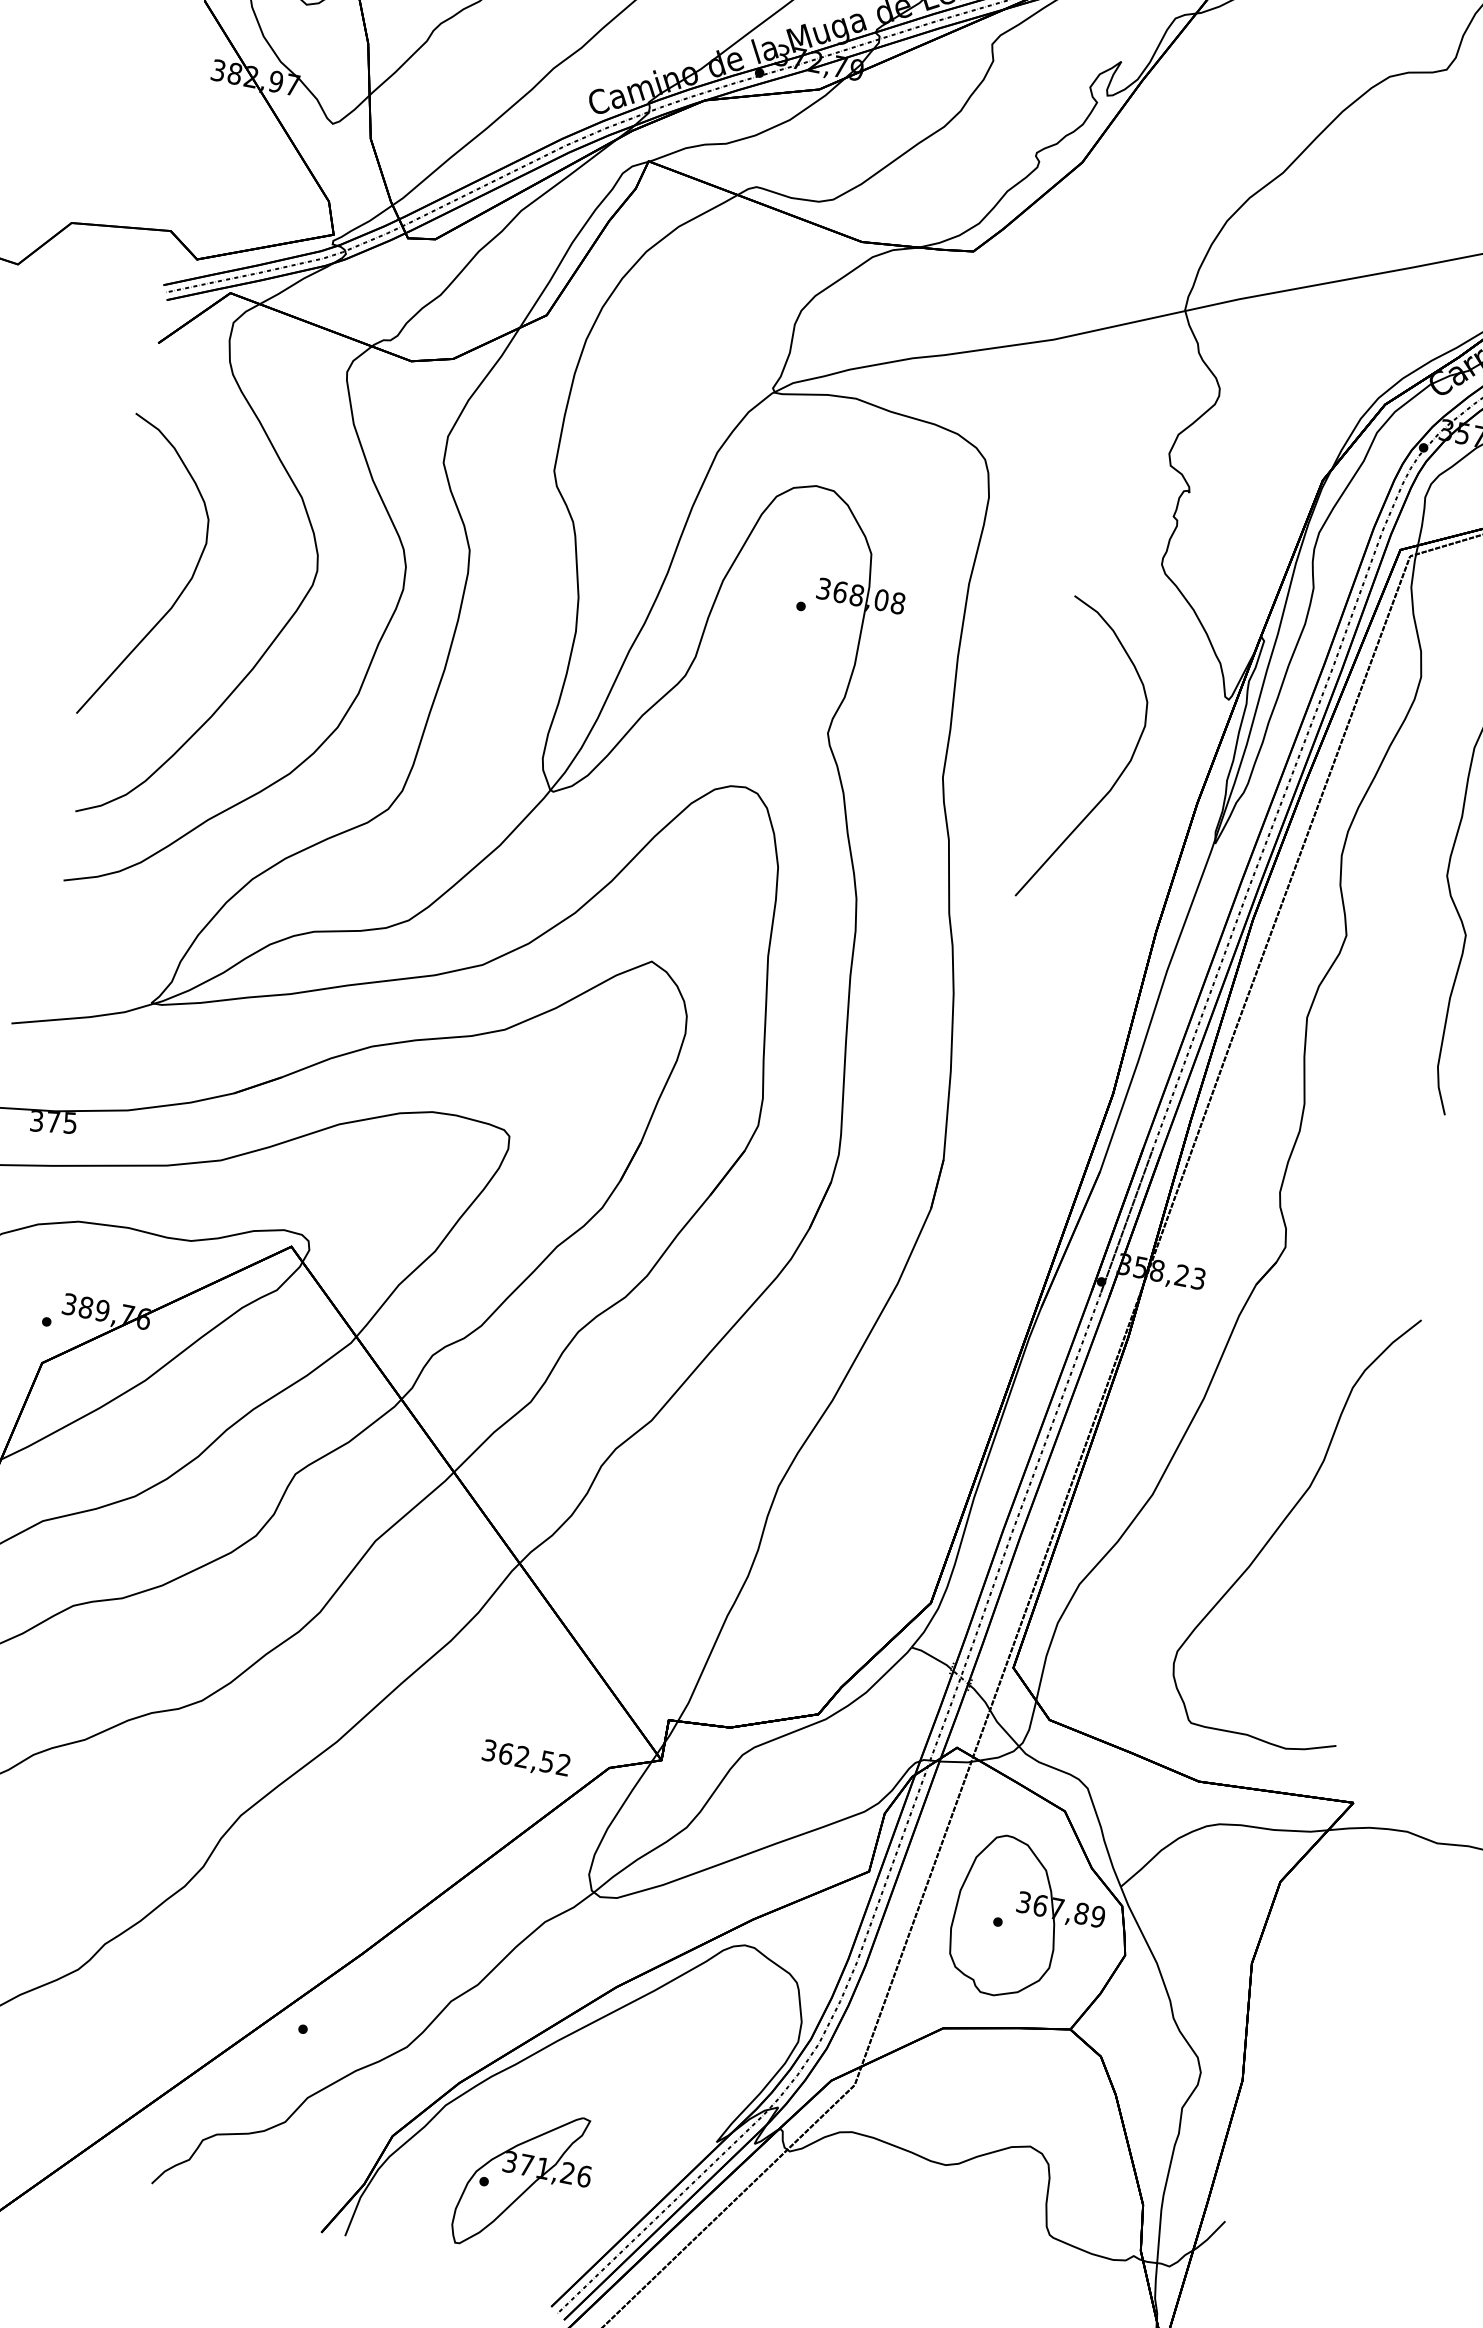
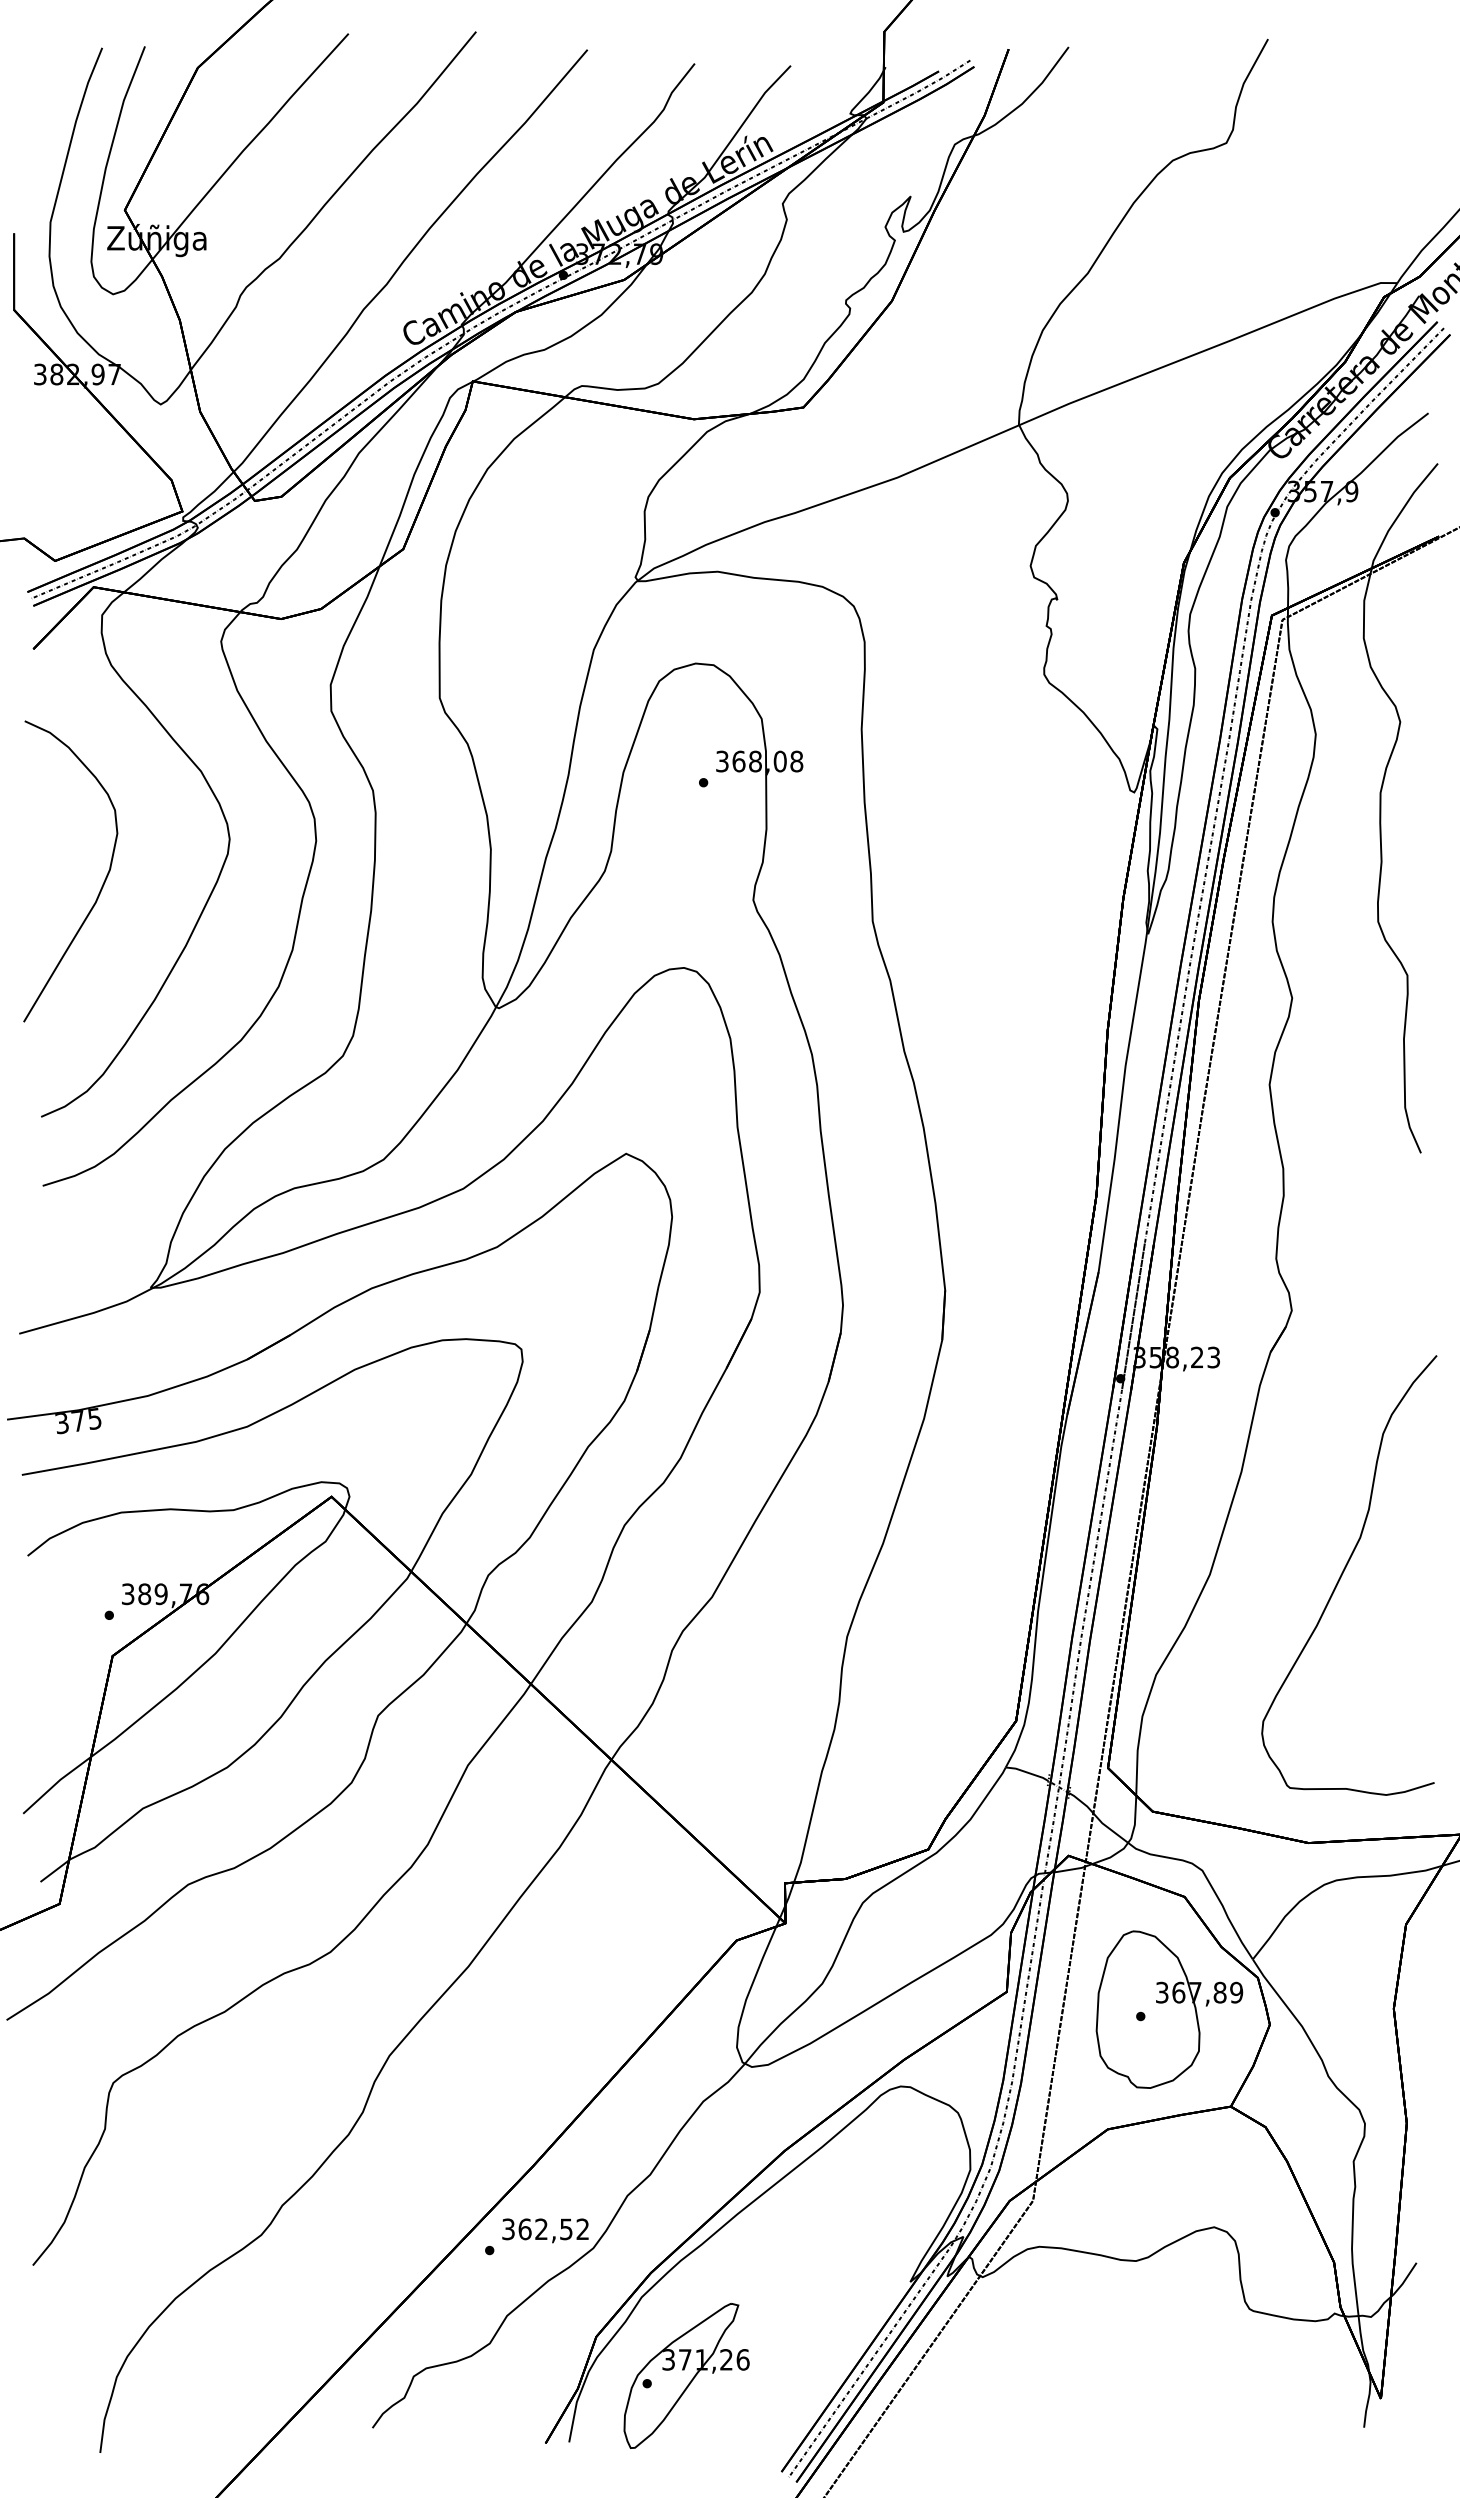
curve: (1119, 775) -> (1042, 886), removed
text: (526, 1758) -> (545, 2230), moved
part: (524, 2181) -> (686, 2375), moved

